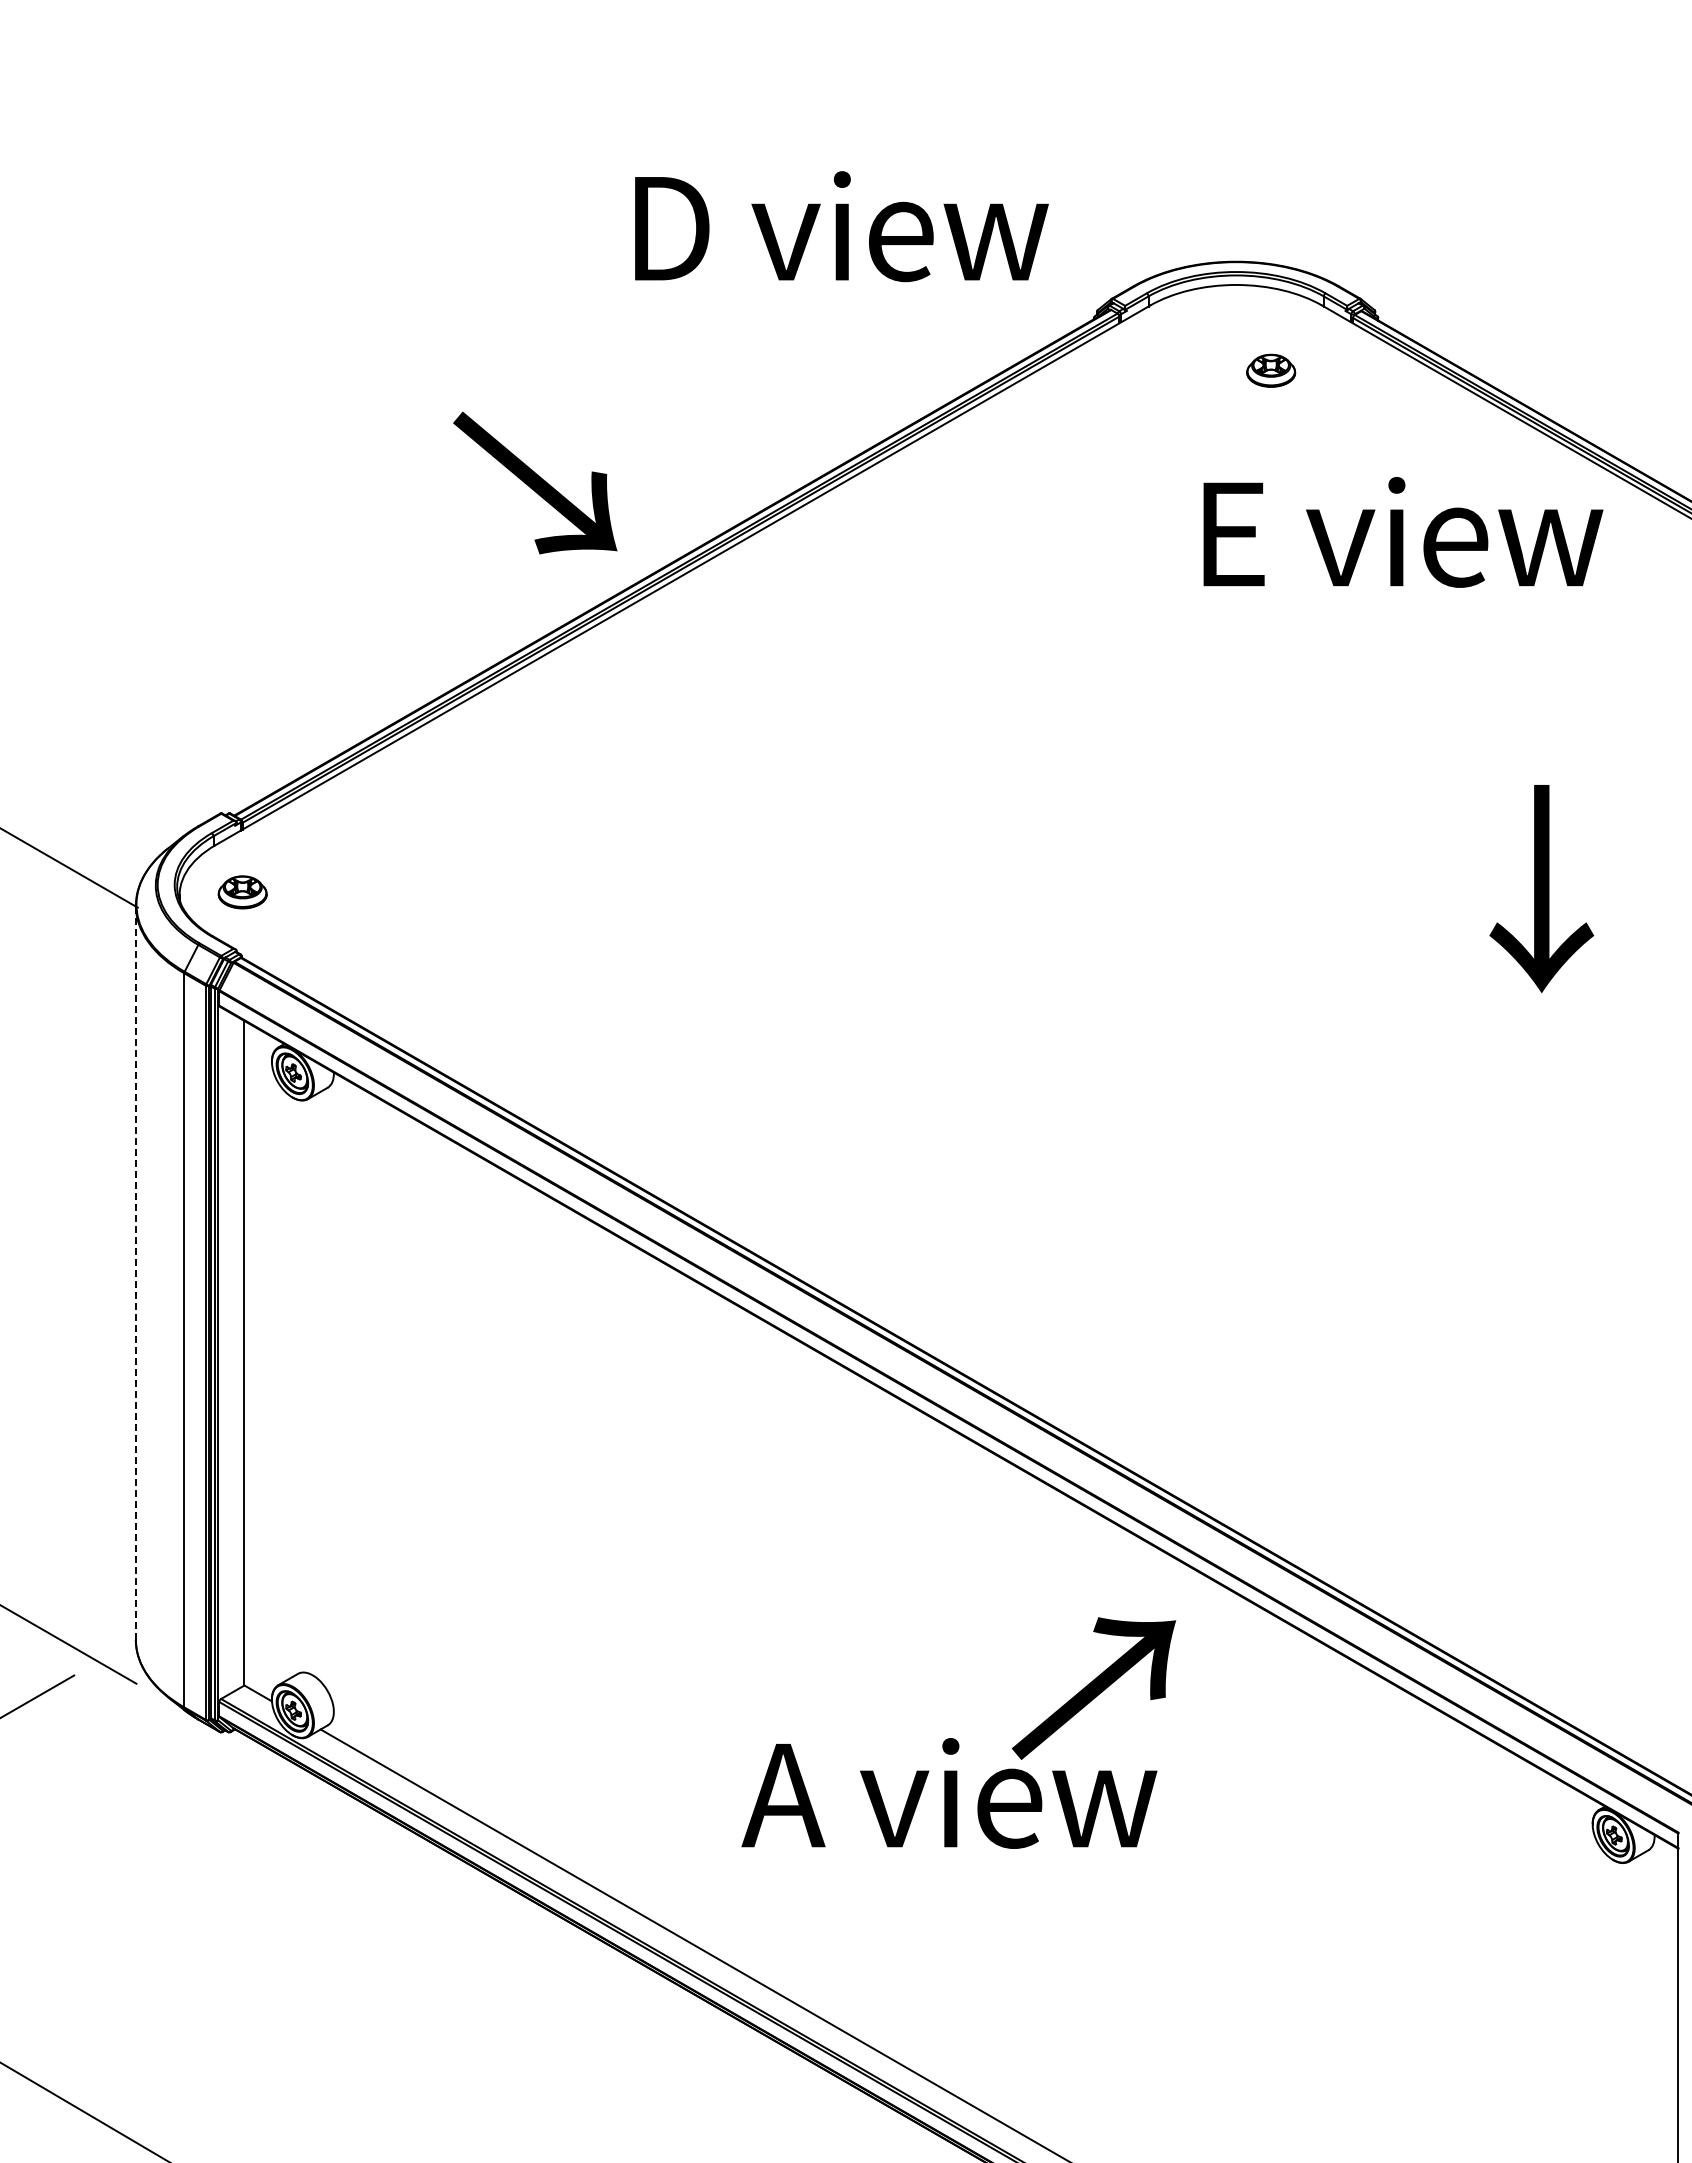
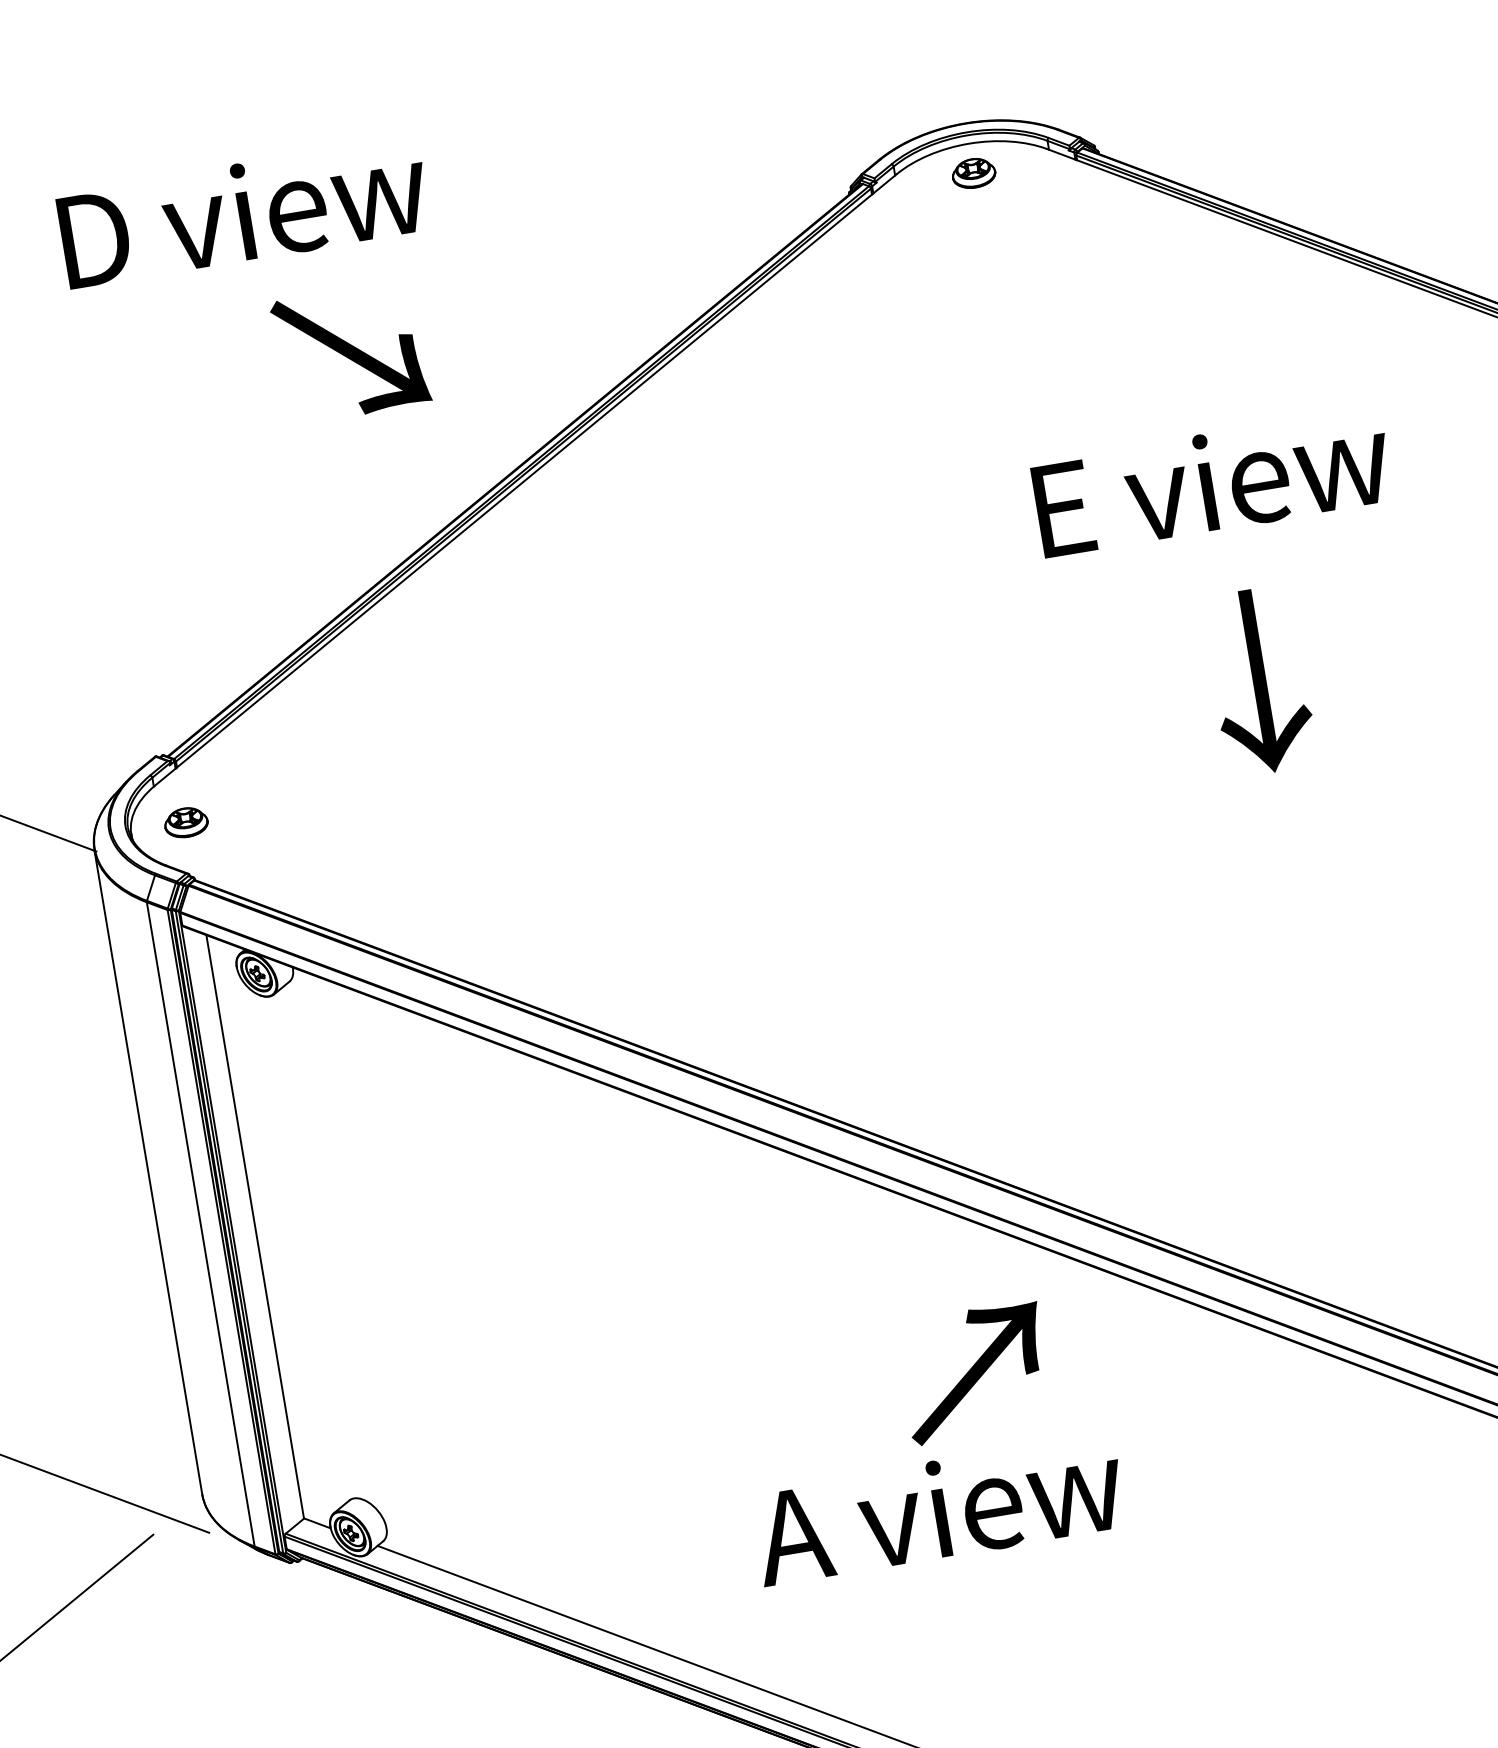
text: (841, 226) -> (243, 212), moved
part: (1271, 370) -> (974, 173), moved
text: (535, 482) -> (350, 352), moved
text: (1403, 532) -> (1212, 482), moved
text: (1541, 889) -> (1259, 681), moved
line: (135, 1272) -> (147, 1172), dashed -> solid
text: (1093, 1688) -> (974, 1372), moved

